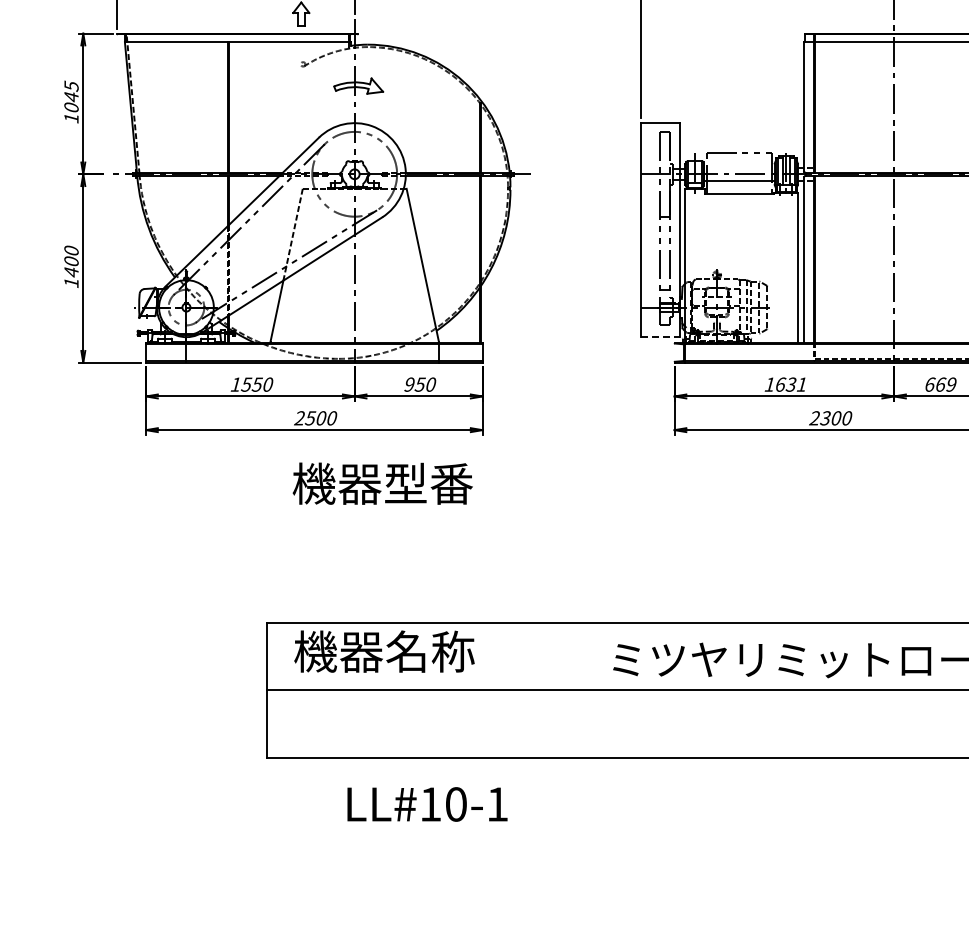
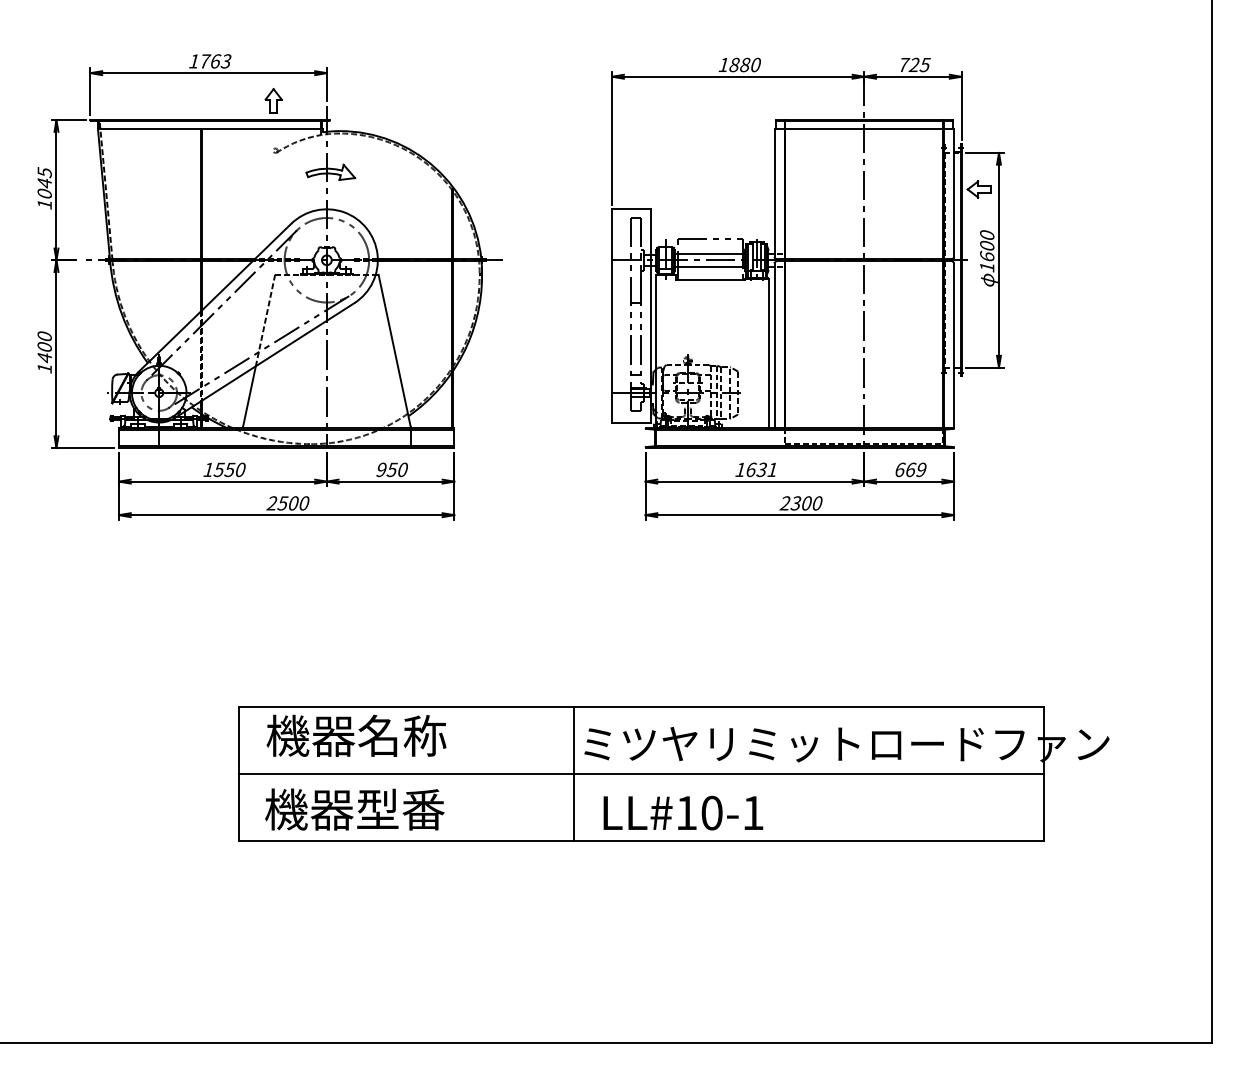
line: (739, 167) -> (710, 253), added
line: (661, 337) -> (632, 422), dashed -> solid
text: (382, 483) -> (354, 809), moved
line: (603, 690) -> (574, 774), added
text: (427, 803) -> (683, 812), moved

